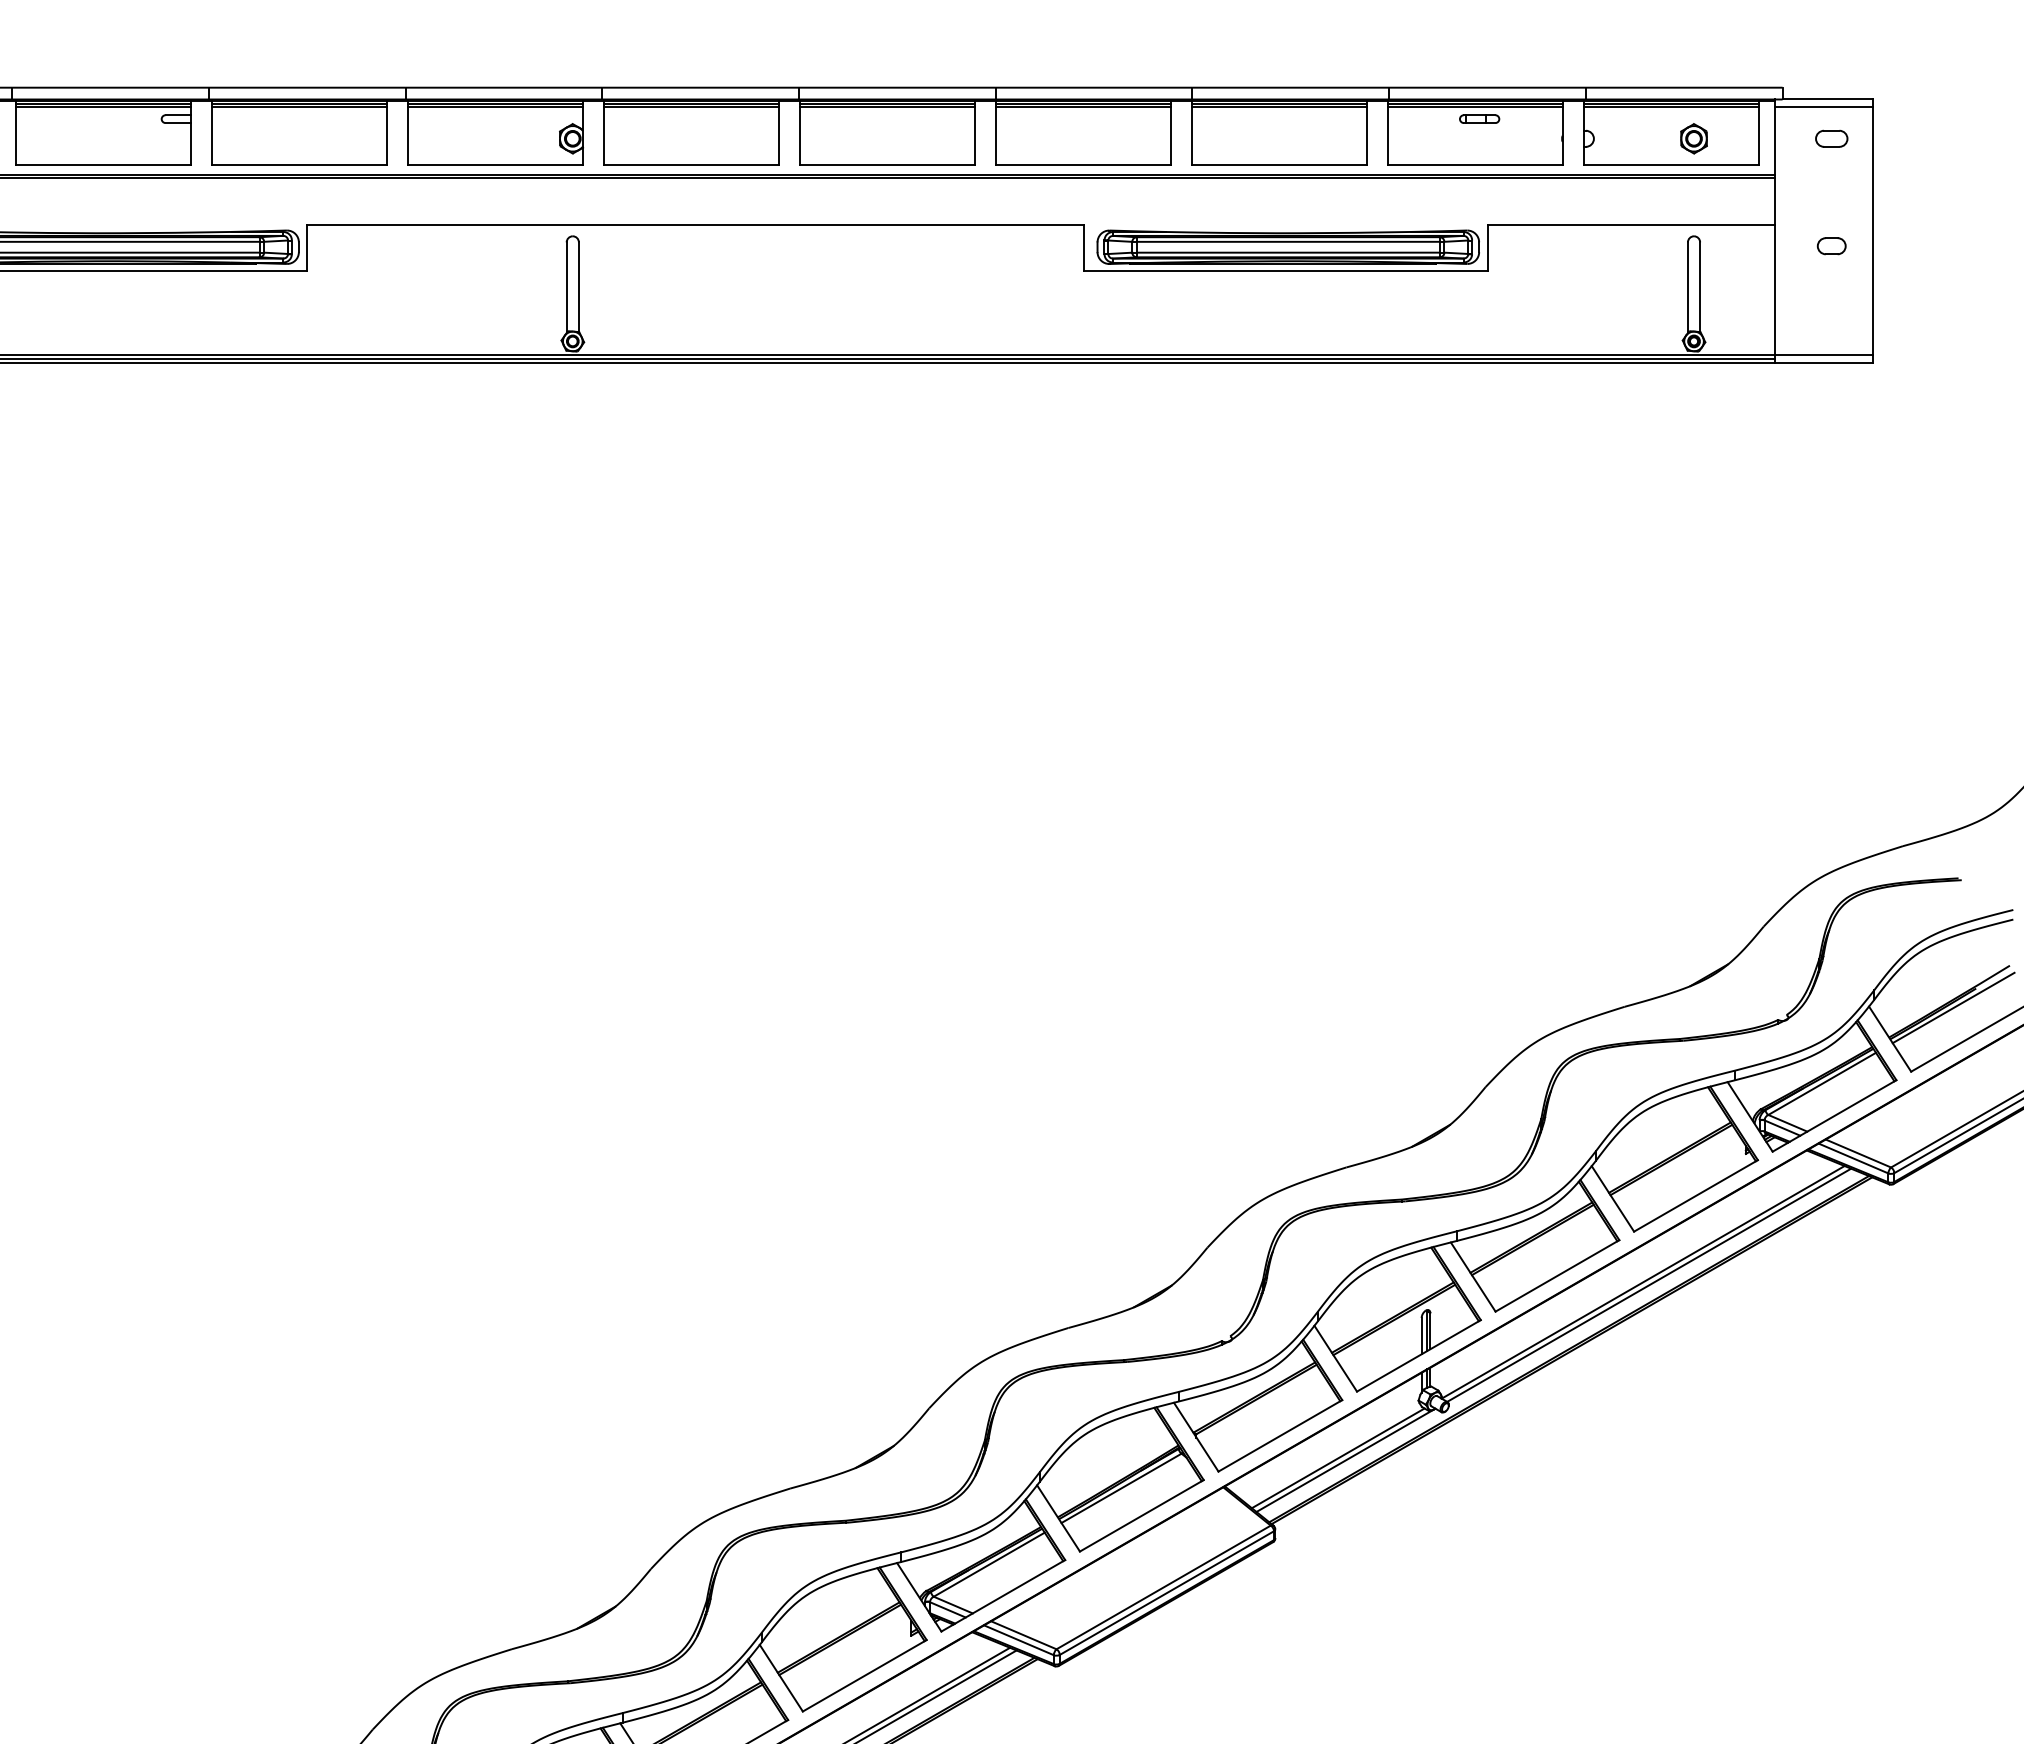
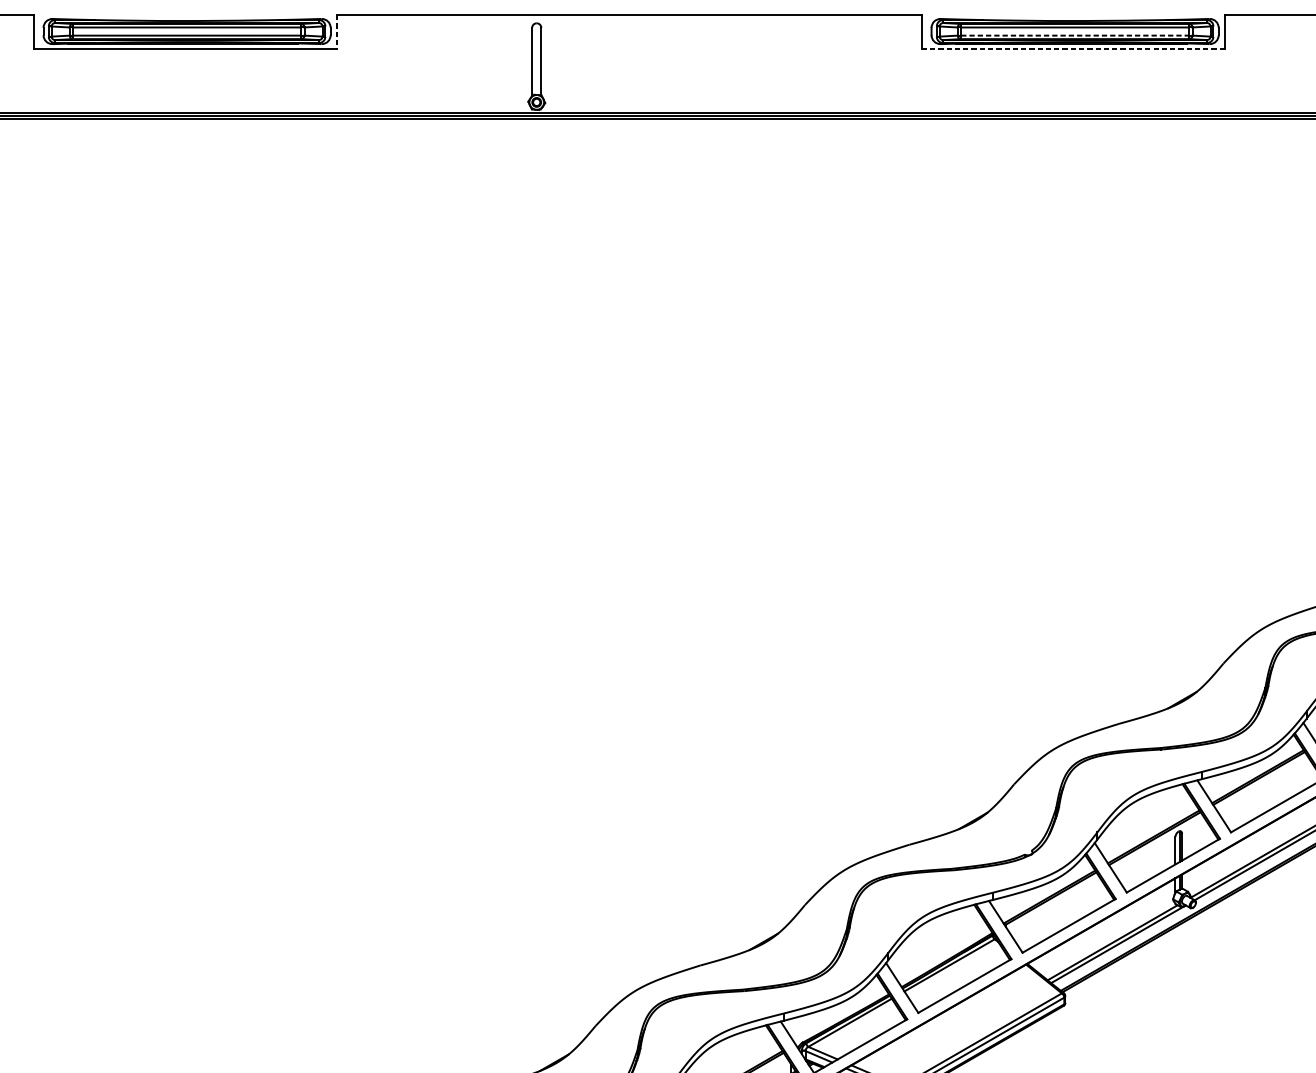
line: (307, 248) -> (337, 32), solid -> dashed
line: (1288, 252) -> (1075, 35), solid -> dashed
line: (1285, 270) -> (1072, 49), solid -> dashed

